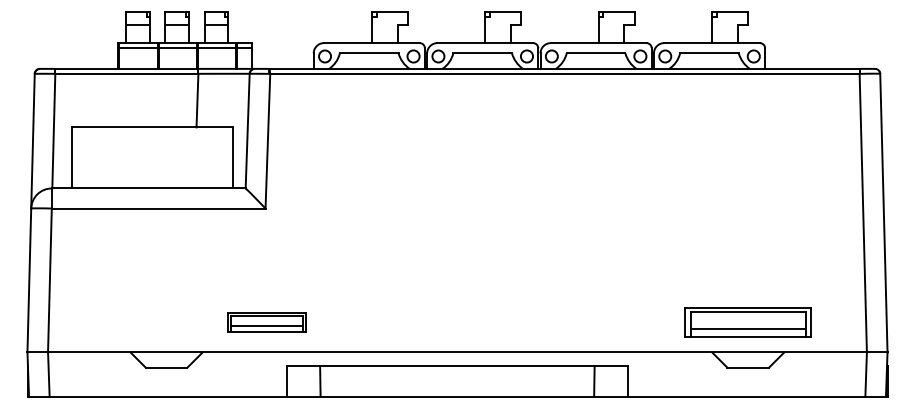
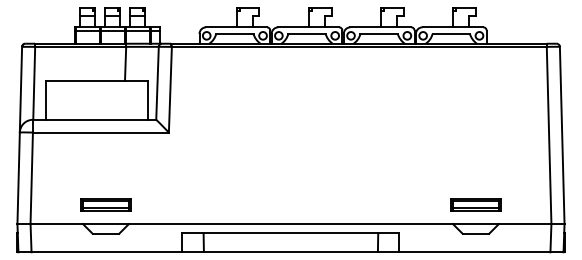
part: (266, 321) -> (105, 204), moved
part: (747, 321) -> (475, 204), size x0.62

